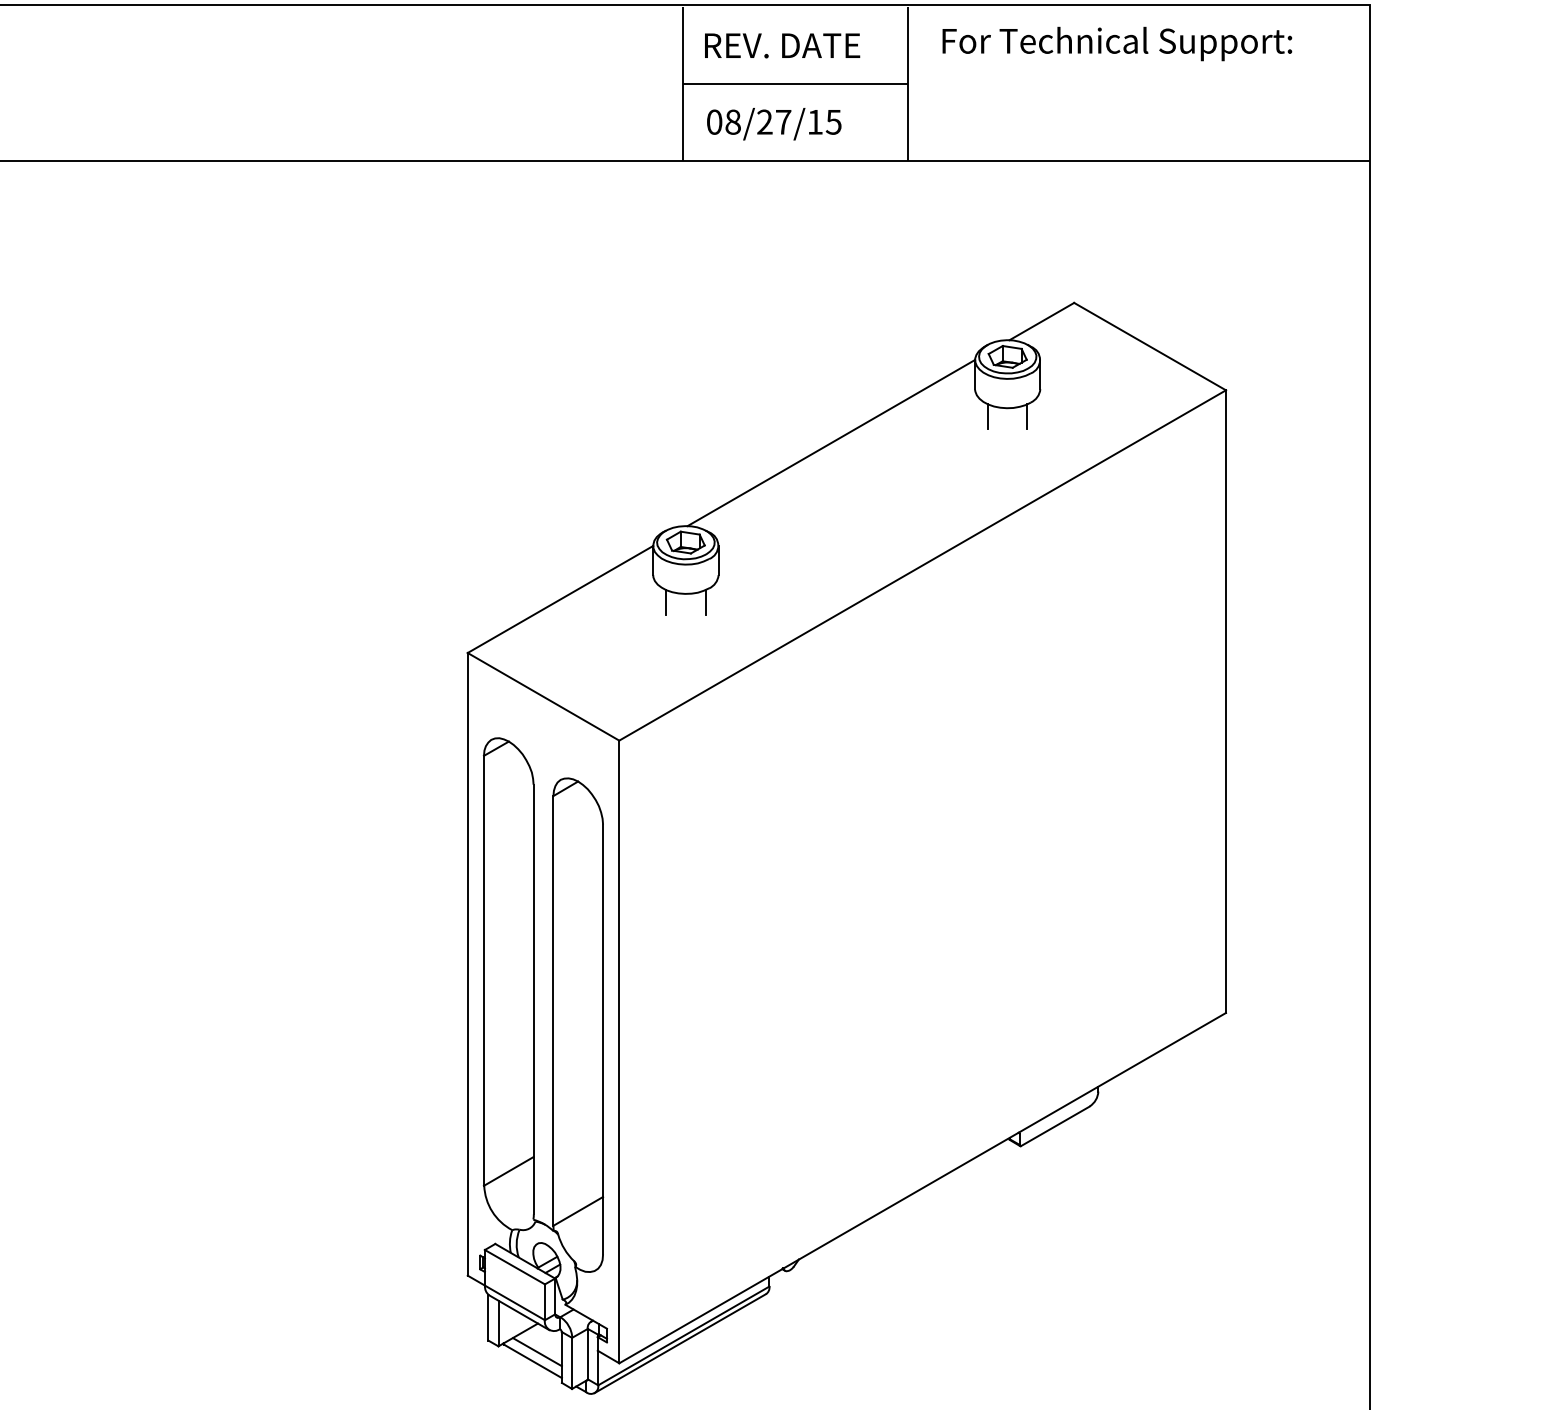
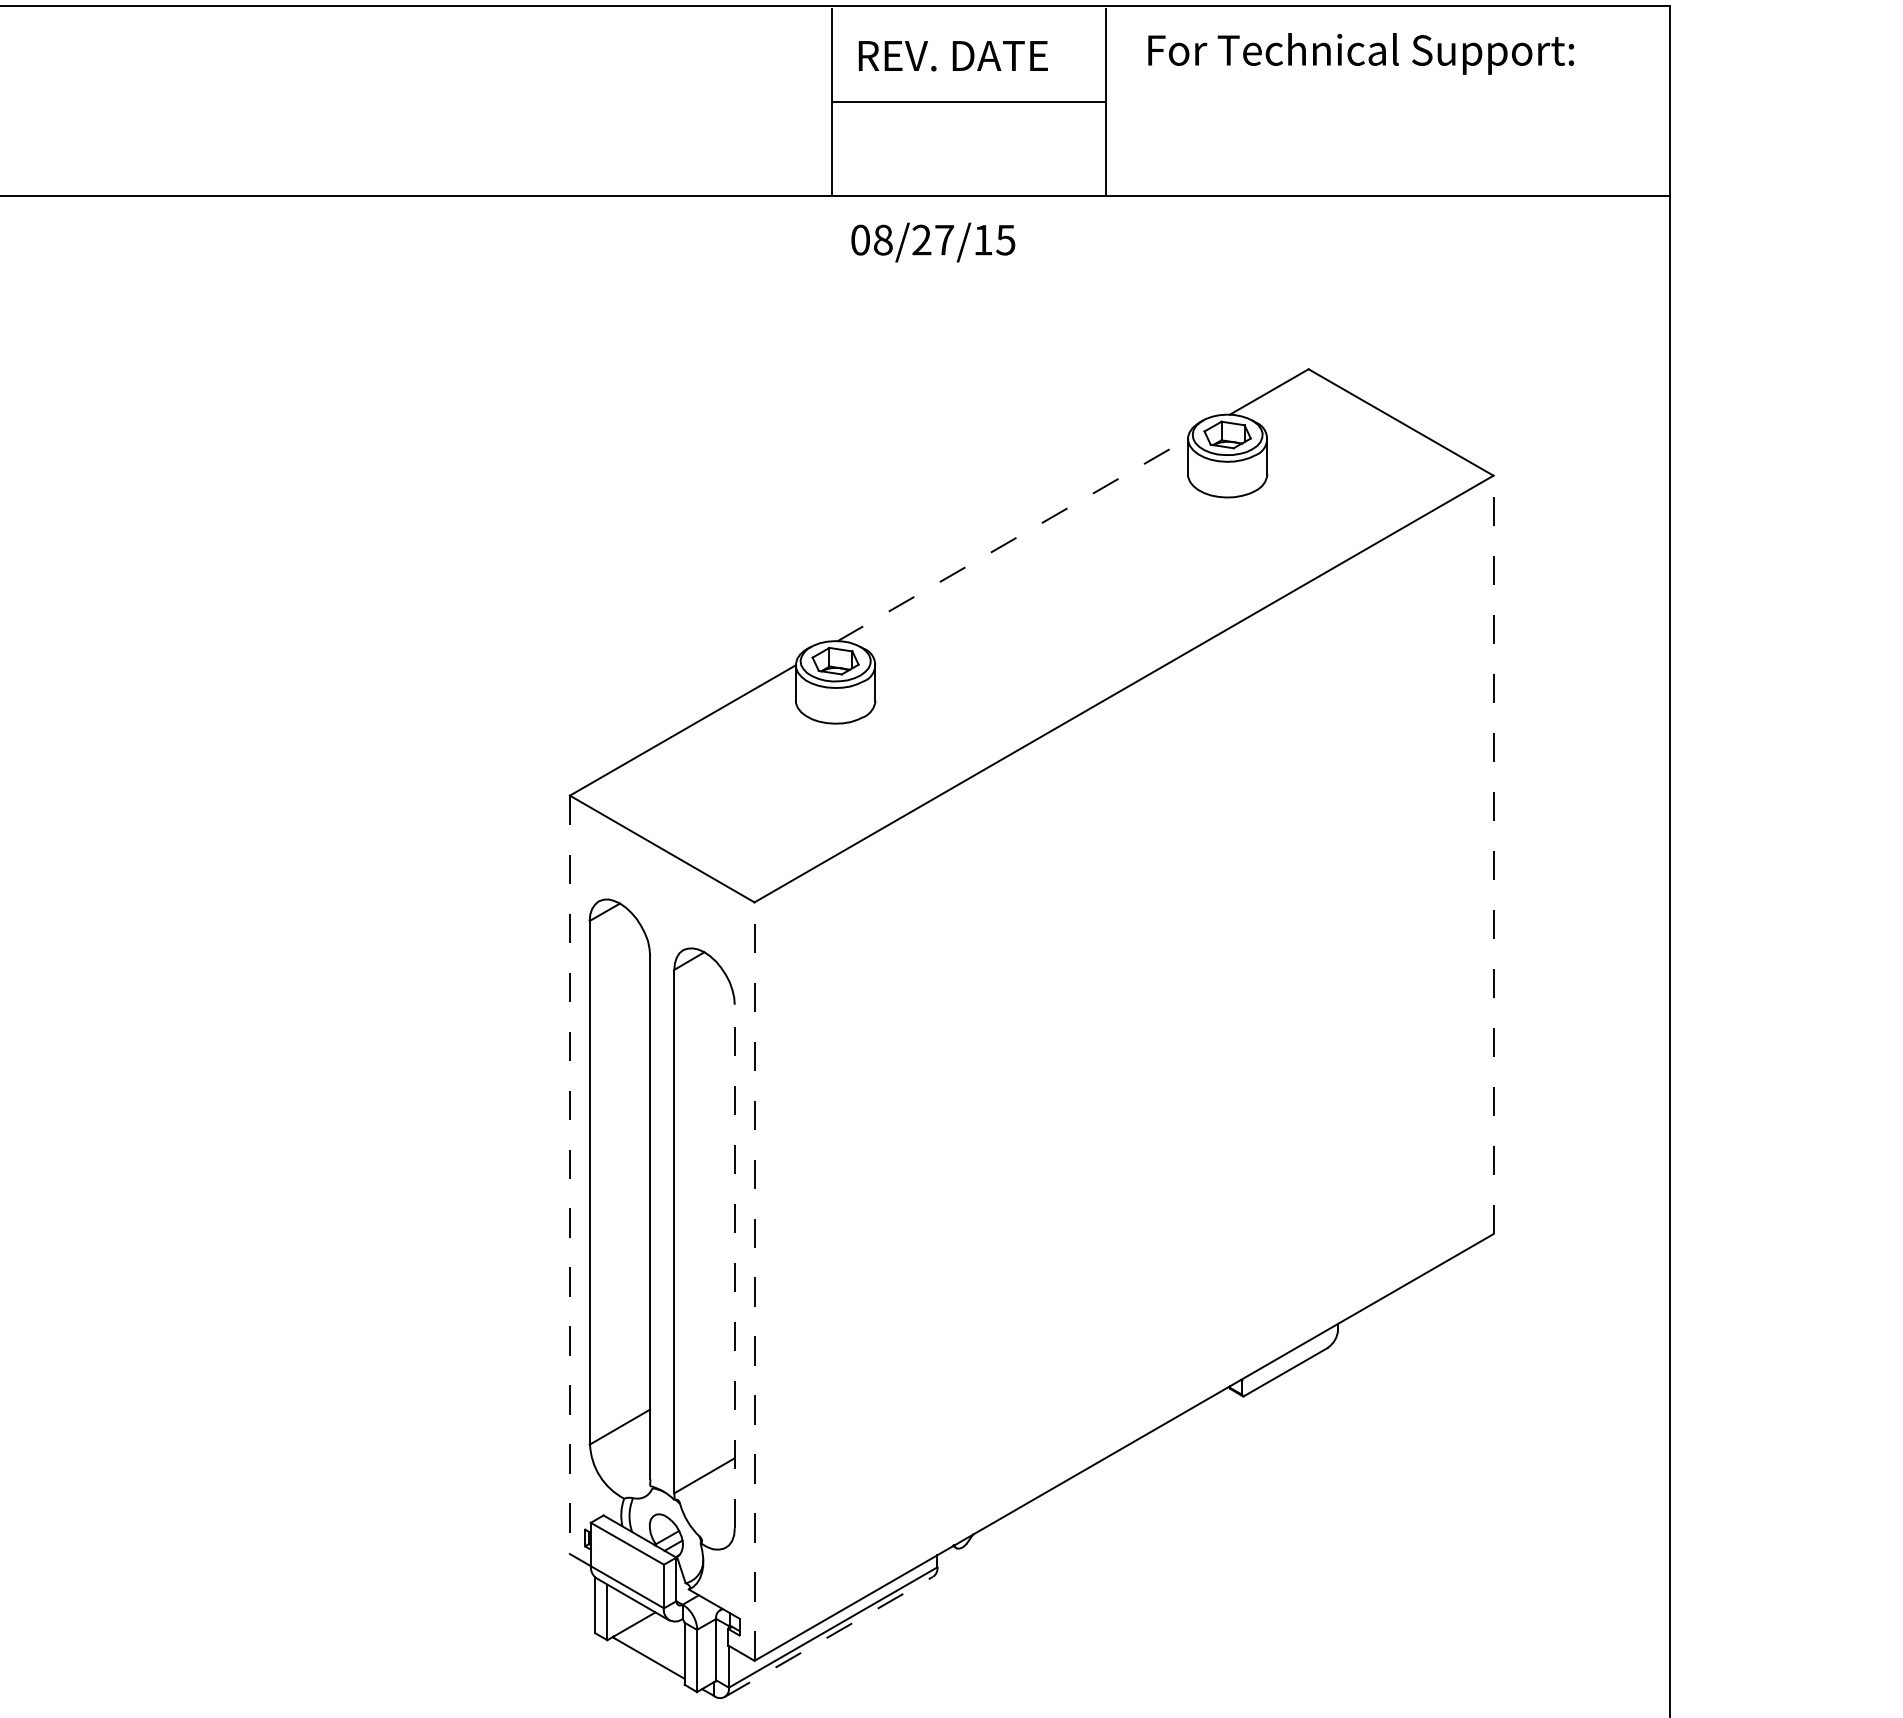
text: (774, 124) -> (933, 242), moved
line: (987, 416) -> (1203, 507), removed
line: (1027, 416) -> (1251, 507), removed
line: (831, 442) -> (1013, 539), solid -> dashed
line: (666, 601) -> (811, 733), removed
line: (705, 601) -> (859, 733), removed
line: (1225, 701) -> (1493, 854), solid -> dashed
line: (467, 964) -> (569, 1175), solid -> dashed
line: (602, 1039) -> (734, 1266), solid -> dashed
line: (619, 1051) -> (754, 1281), solid -> dashed
line: (680, 1343) -> (829, 1636), solid -> dashed
line: (537, 1352) -> (654, 1647), removed

